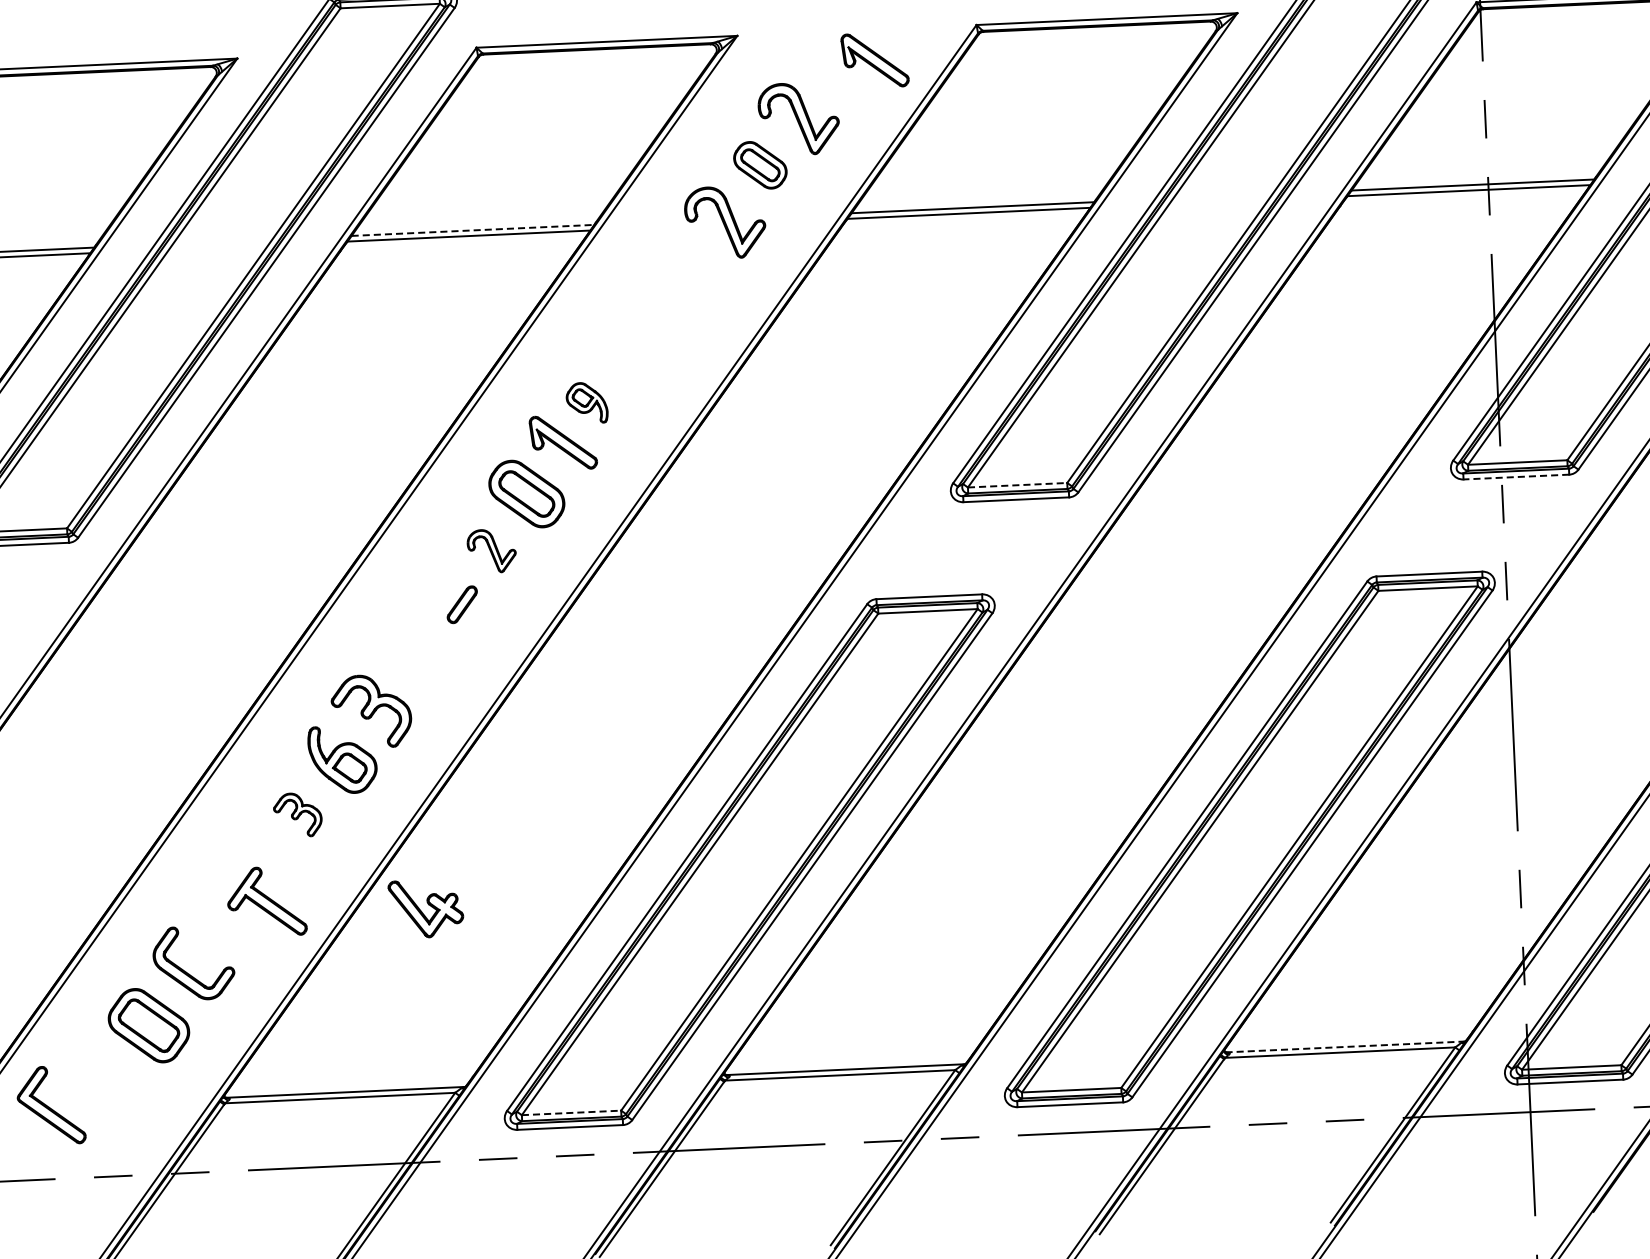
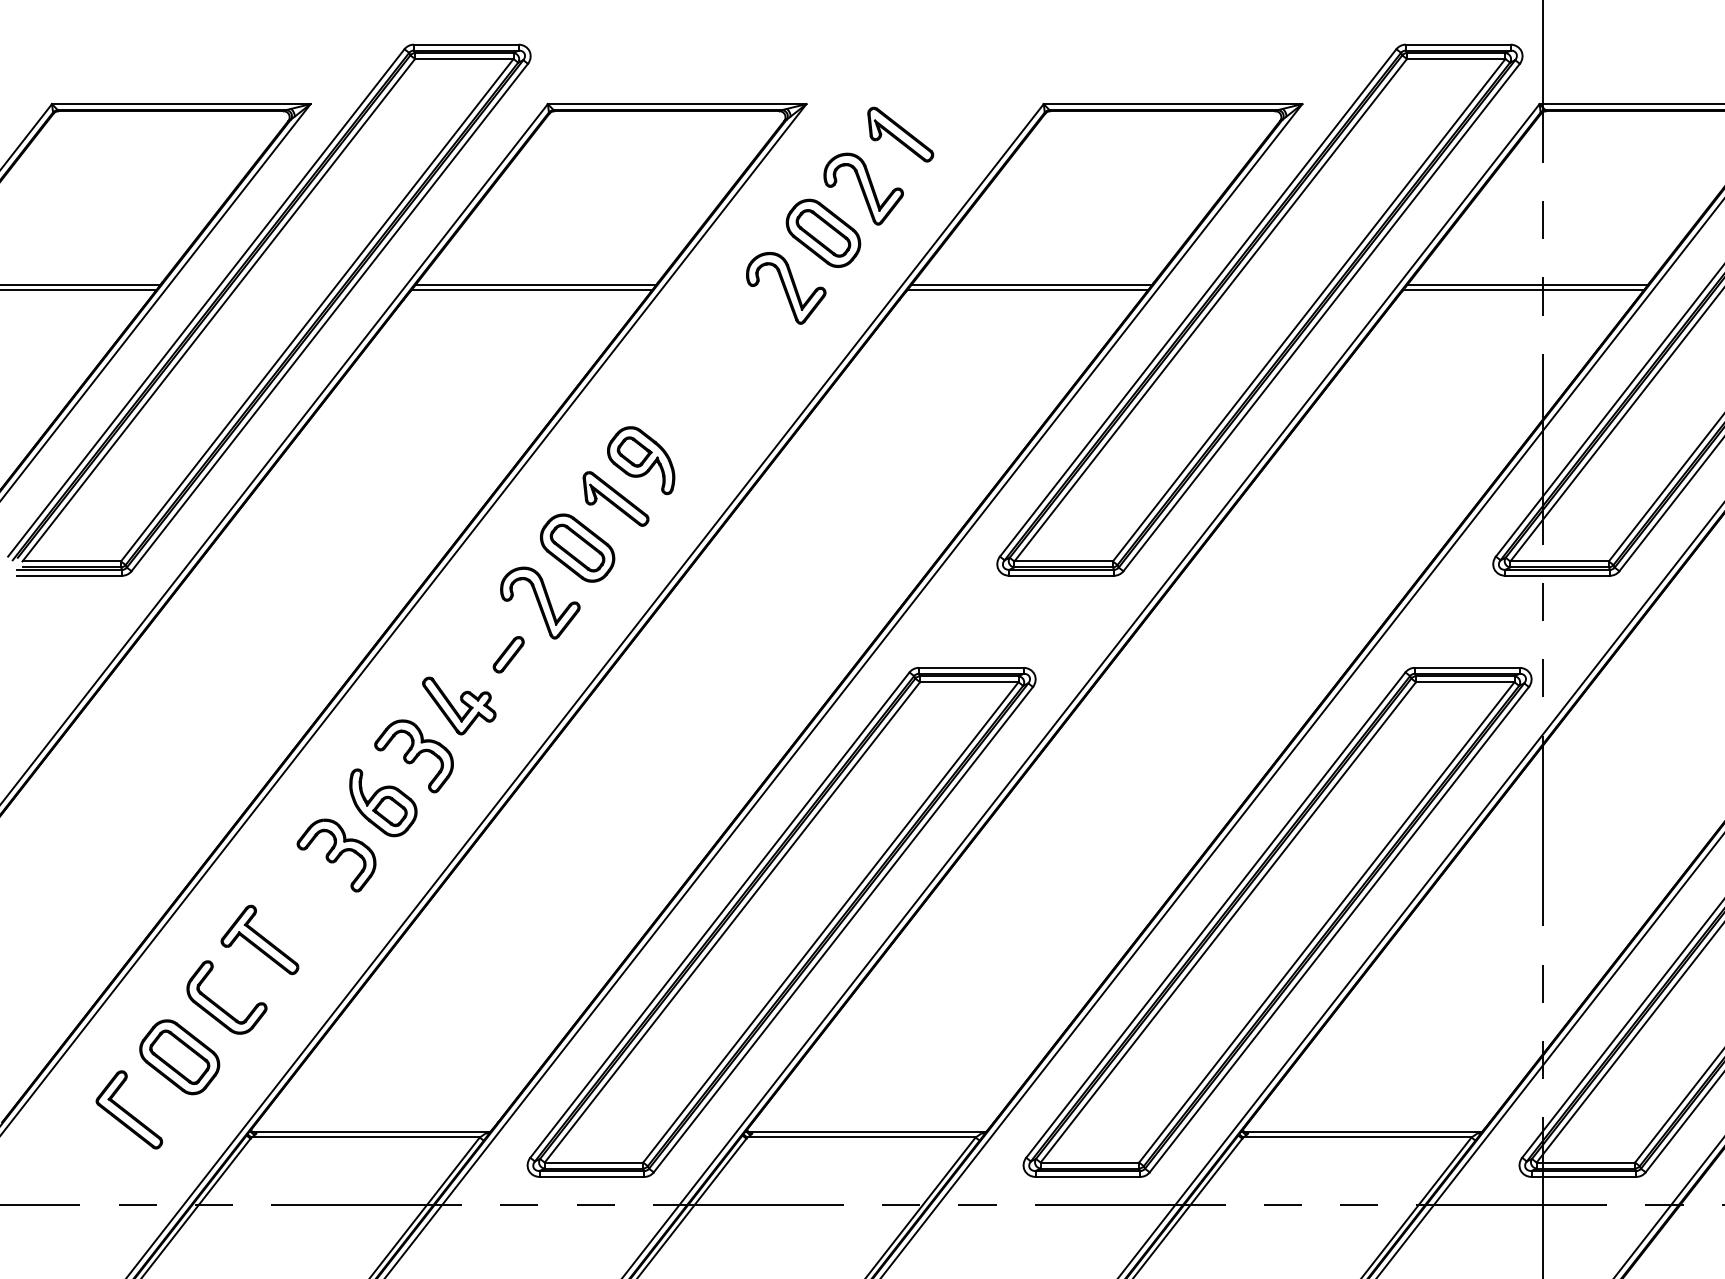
part: (874, 60) -> (900, 134), moved
part: (760, 164) -> (823, 232), size x1.43
line: (473, 230) -> (536, 284), dashed -> solid
part: (587, 402) -> (641, 460), size x1.67
line: (1516, 476) -> (1557, 575), dashed -> solid
line: (1018, 485) -> (1064, 561), dashed -> solid
part: (491, 550) -> (540, 602), size x1.67
part: (297, 815) -> (336, 855), size x1.67
part: (266, 901) -> (259, 939), moved
part: (426, 908) -> (459, 705), moved
line: (1344, 1047) -> (1361, 1132), dashed -> solid
part: (51, 1105) -> (129, 1109), moved
line: (572, 1112) -> (594, 1162), dashed -> solid

